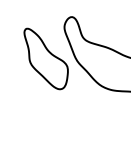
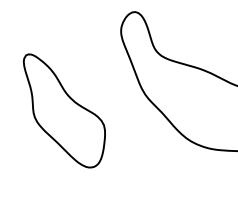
part: (45, 58) -> (63, 110), moved

